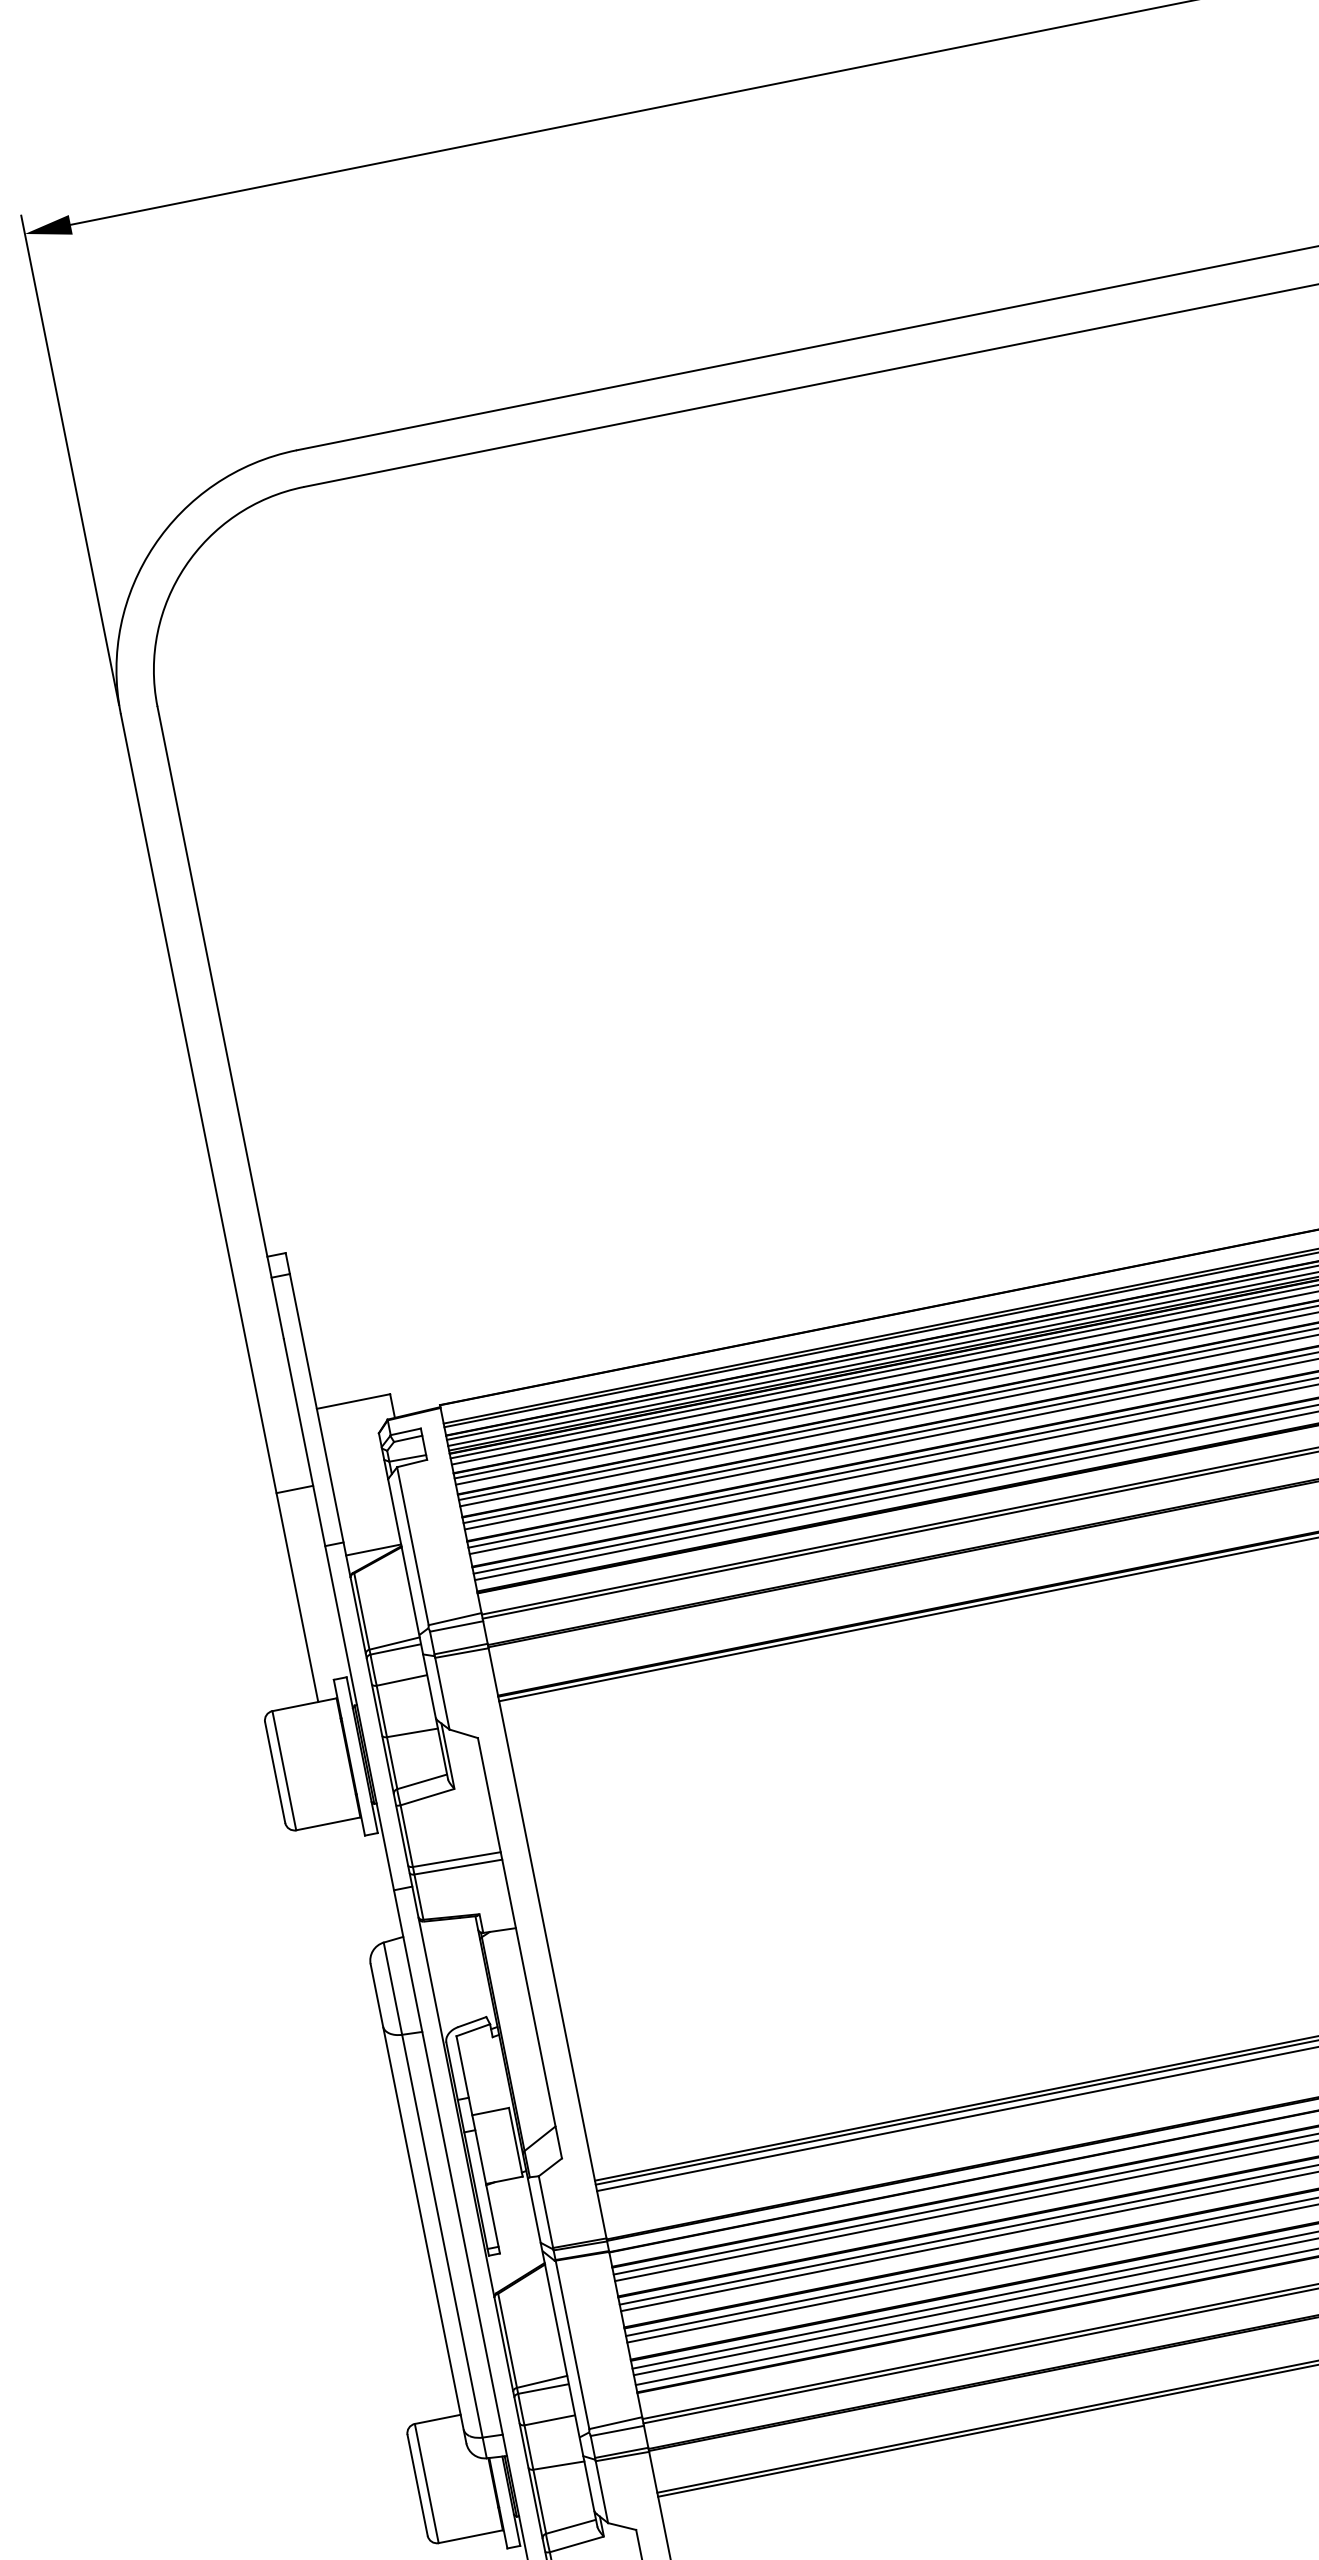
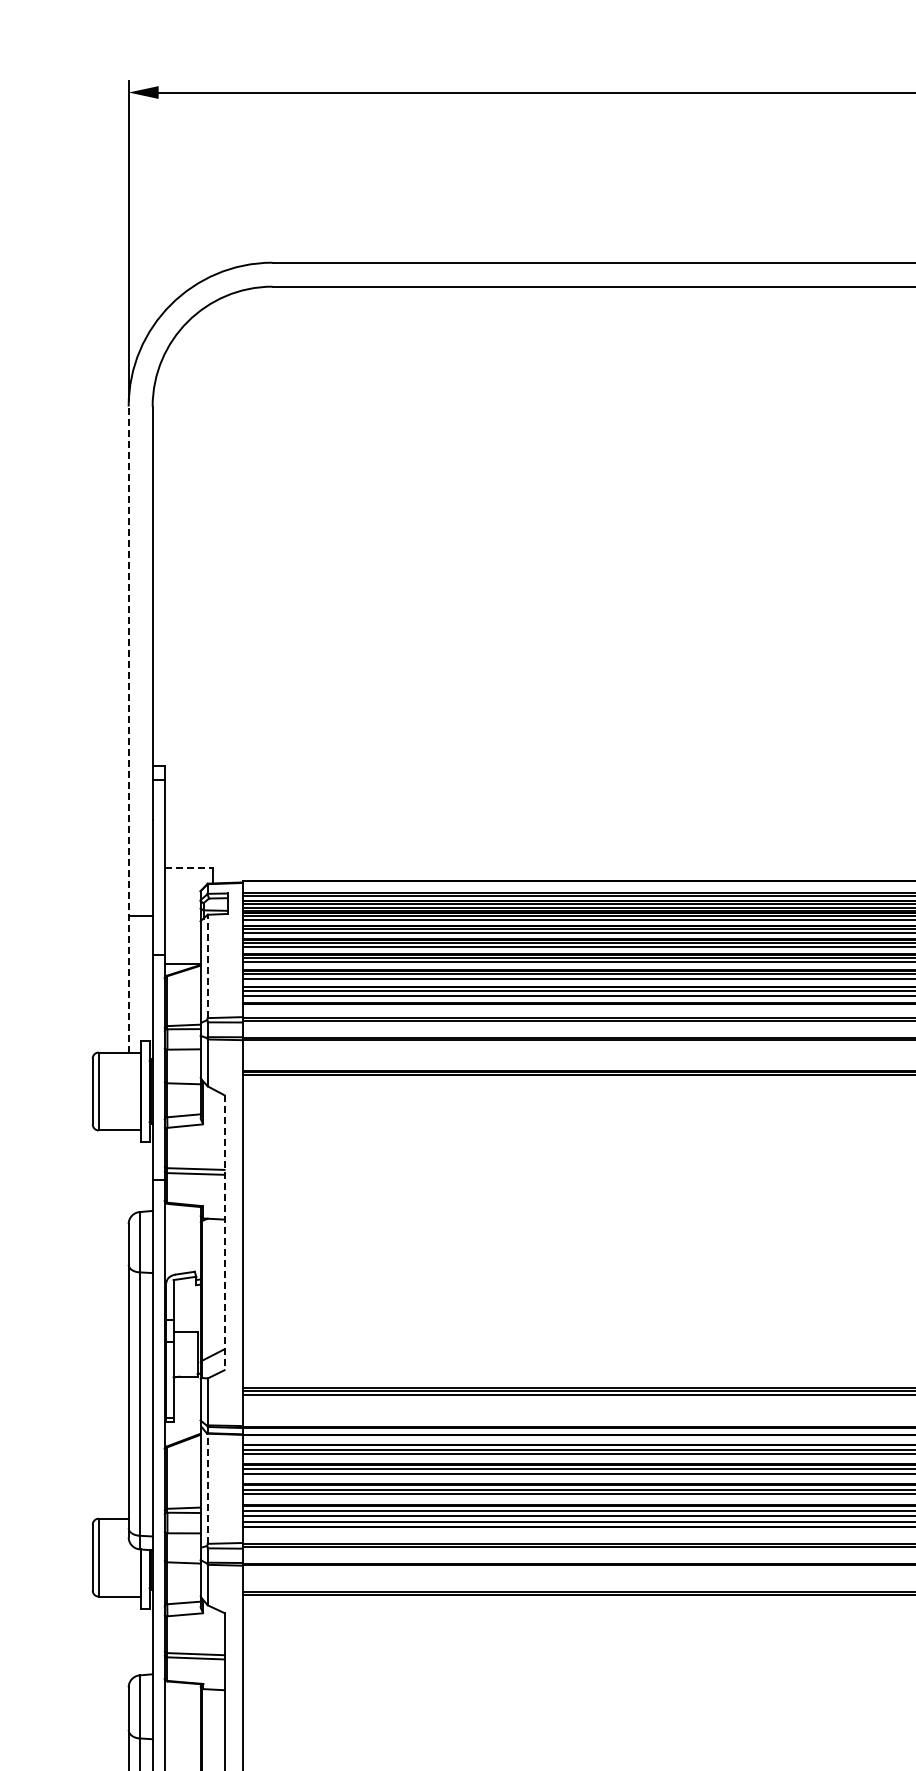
line: (219, 1208) -> (128, 729), solid -> dashed
line: (353, 1402) -> (188, 868), solid -> dashed
line: (412, 1546) -> (207, 966), solid -> dashed
line: (520, 1949) -> (224, 1233), solid -> dashed
line: (571, 2344) -> (207, 1488), solid -> dashed

